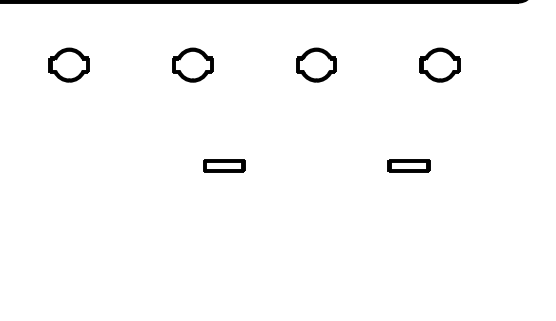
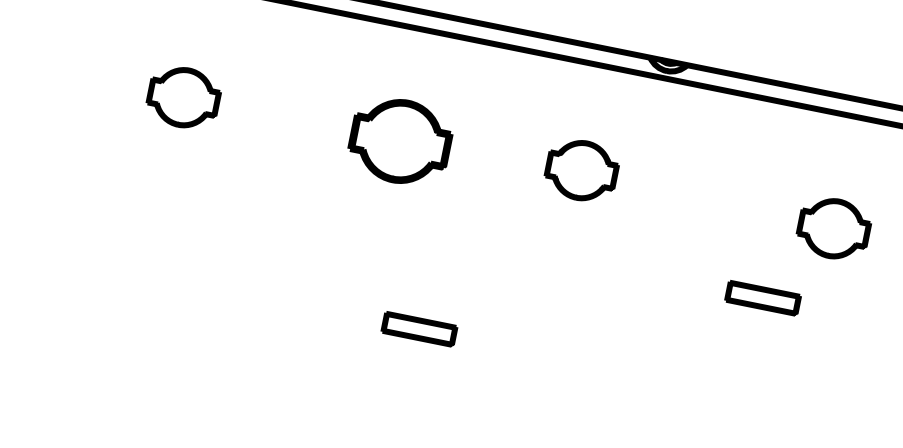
part: (192, 64) -> (399, 140), size x1.4
part: (316, 64) -> (581, 169), moved
part: (408, 165) -> (762, 297), moved

